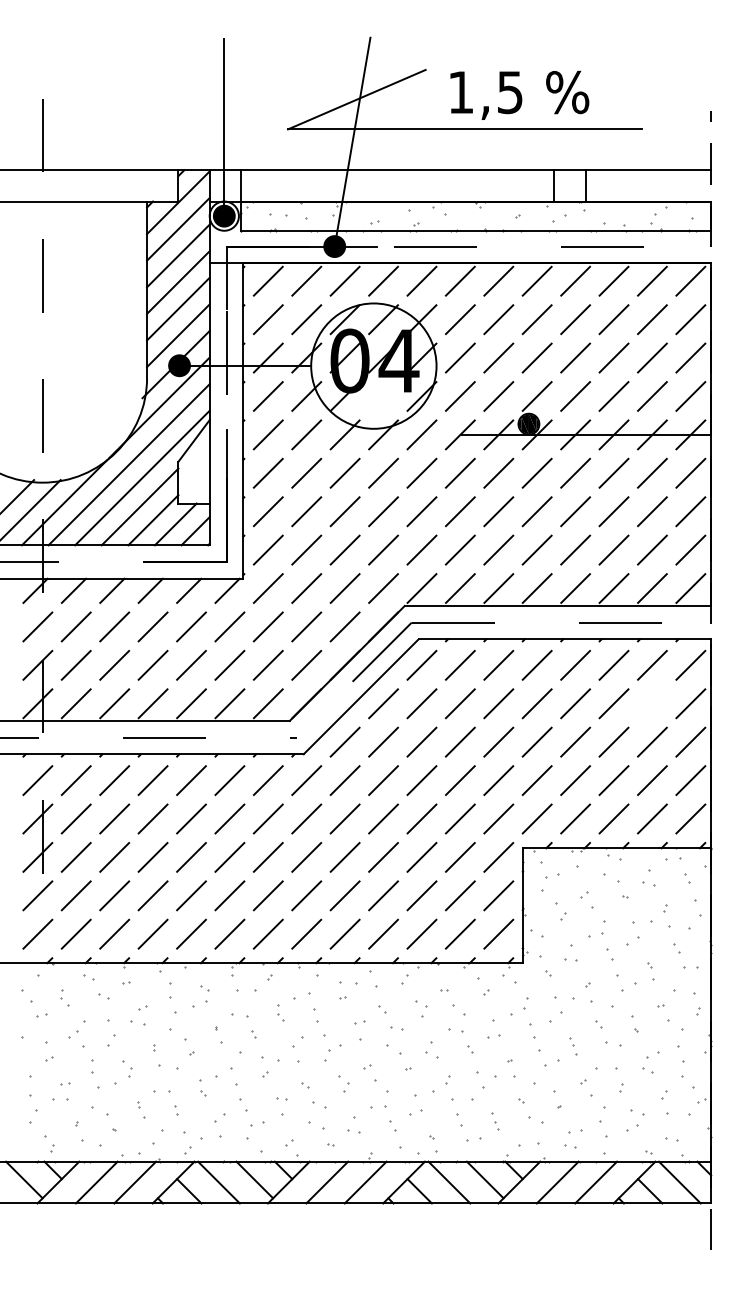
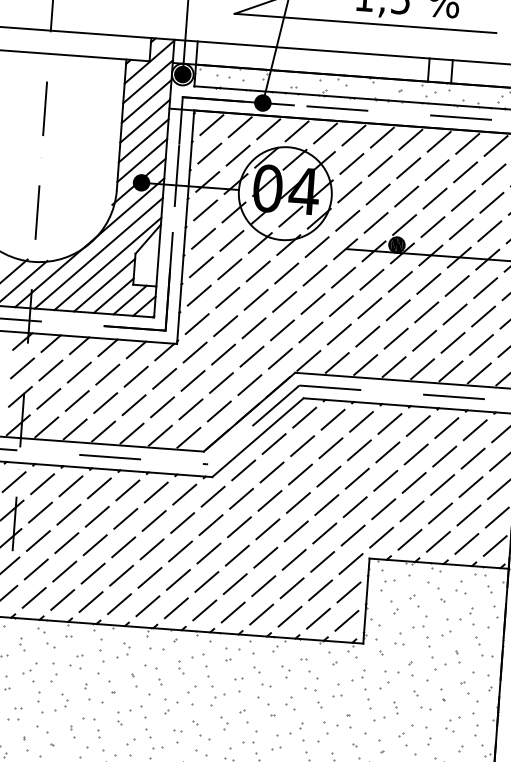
line: (383, 396) -> (290, 216), added
line: (652, 703) -> (473, 458), added

